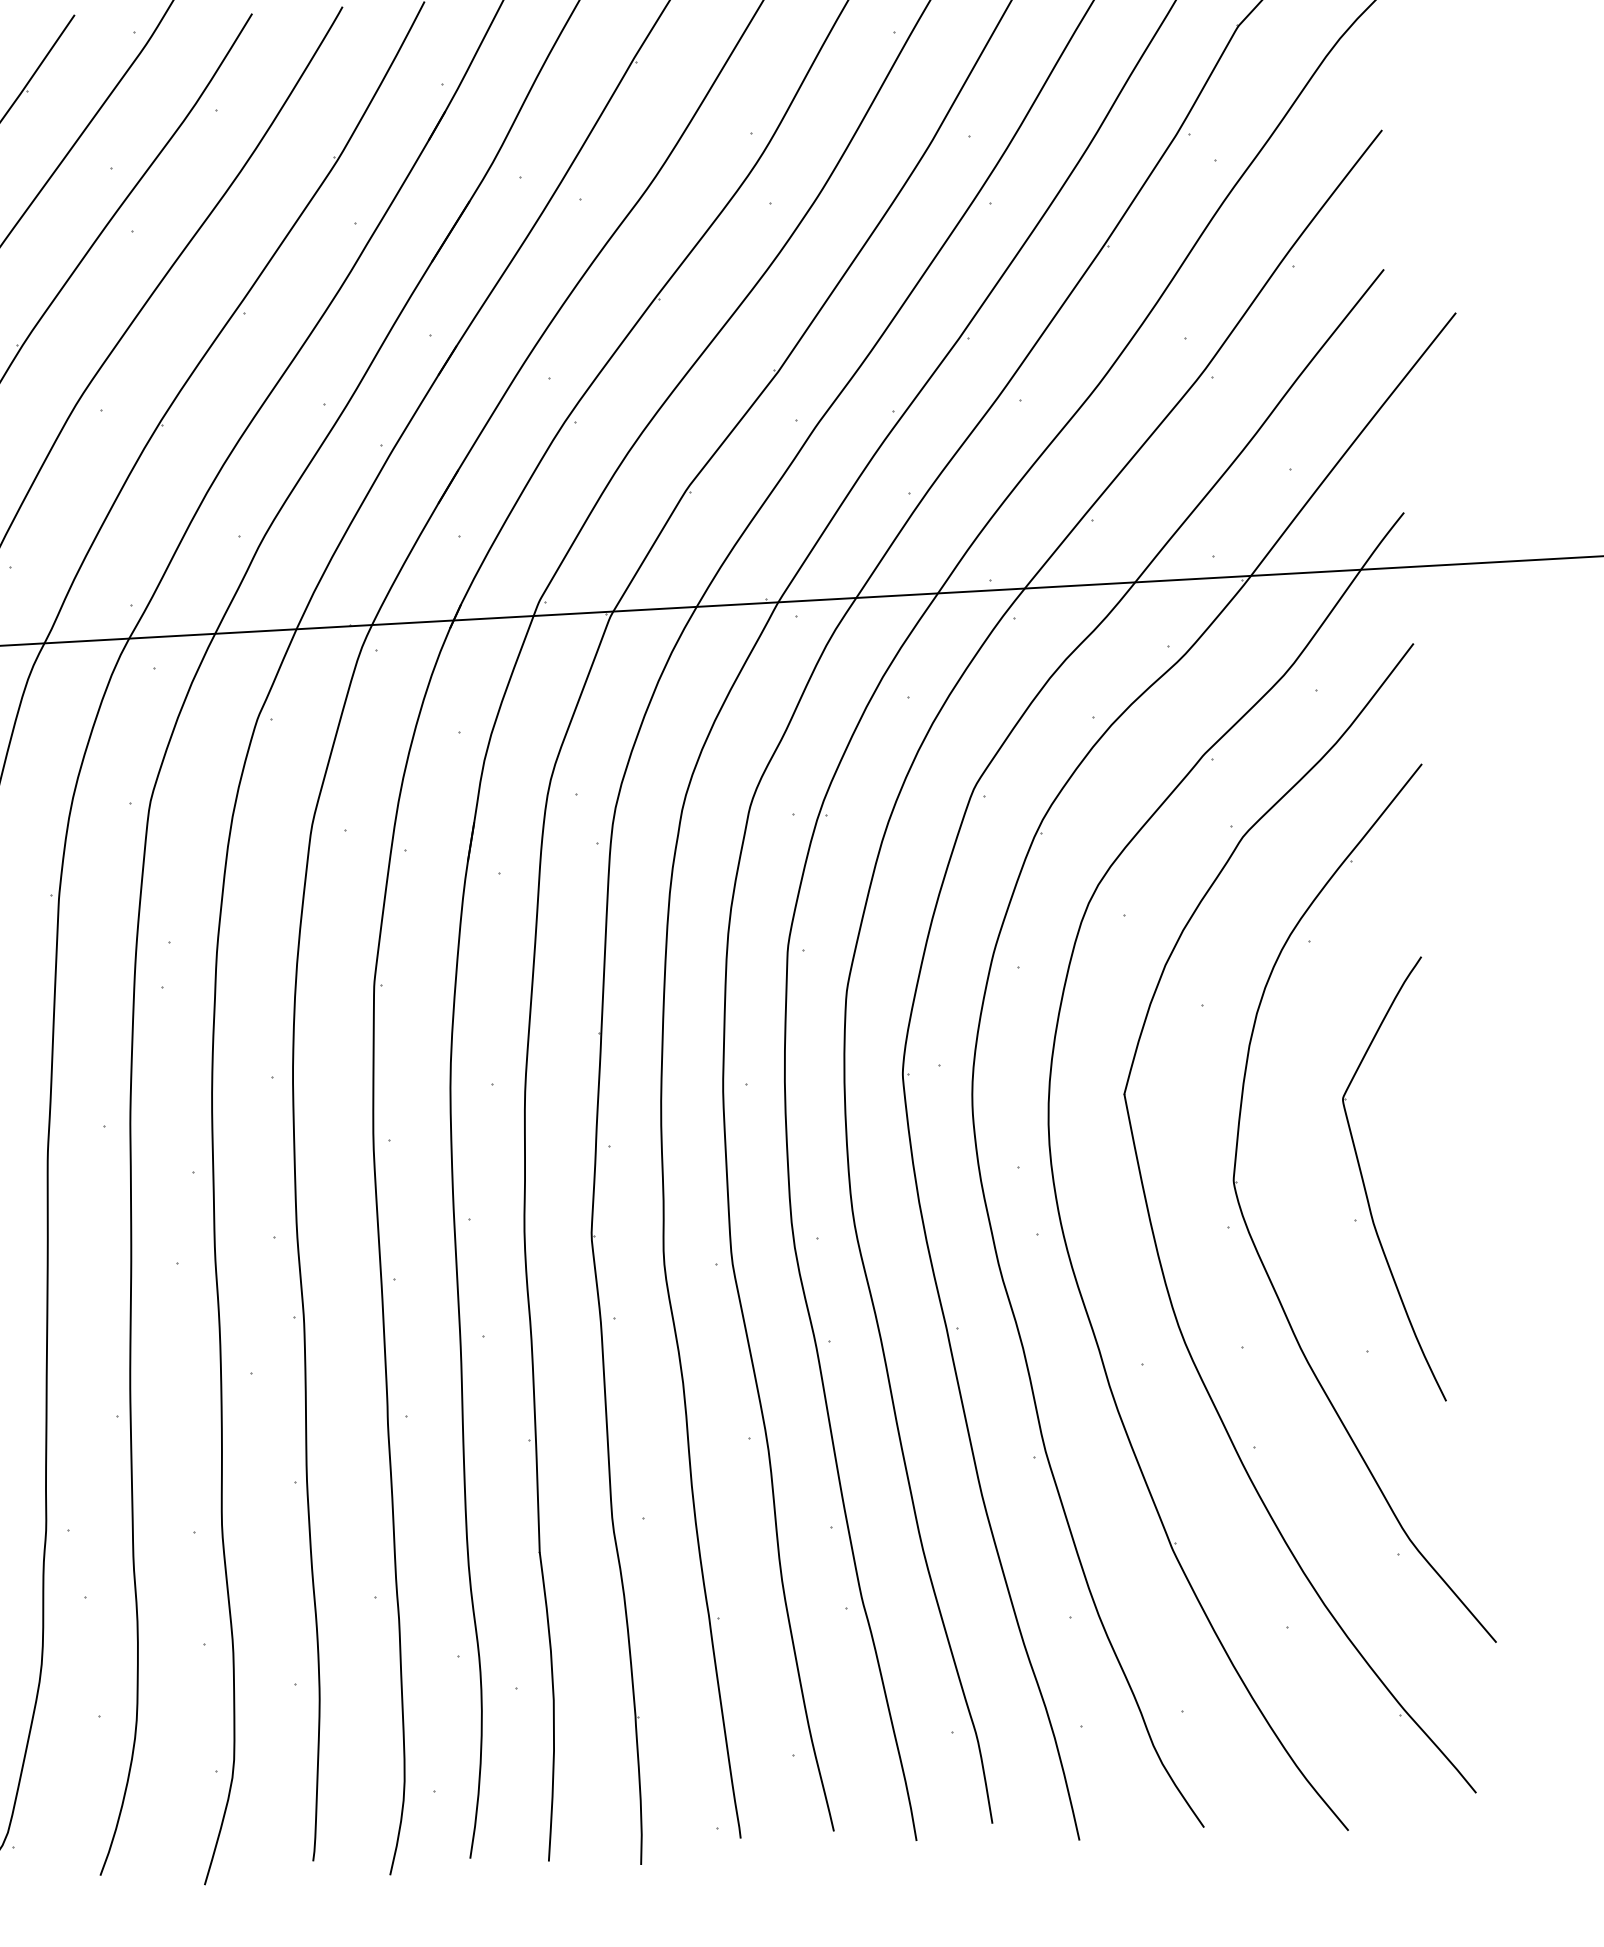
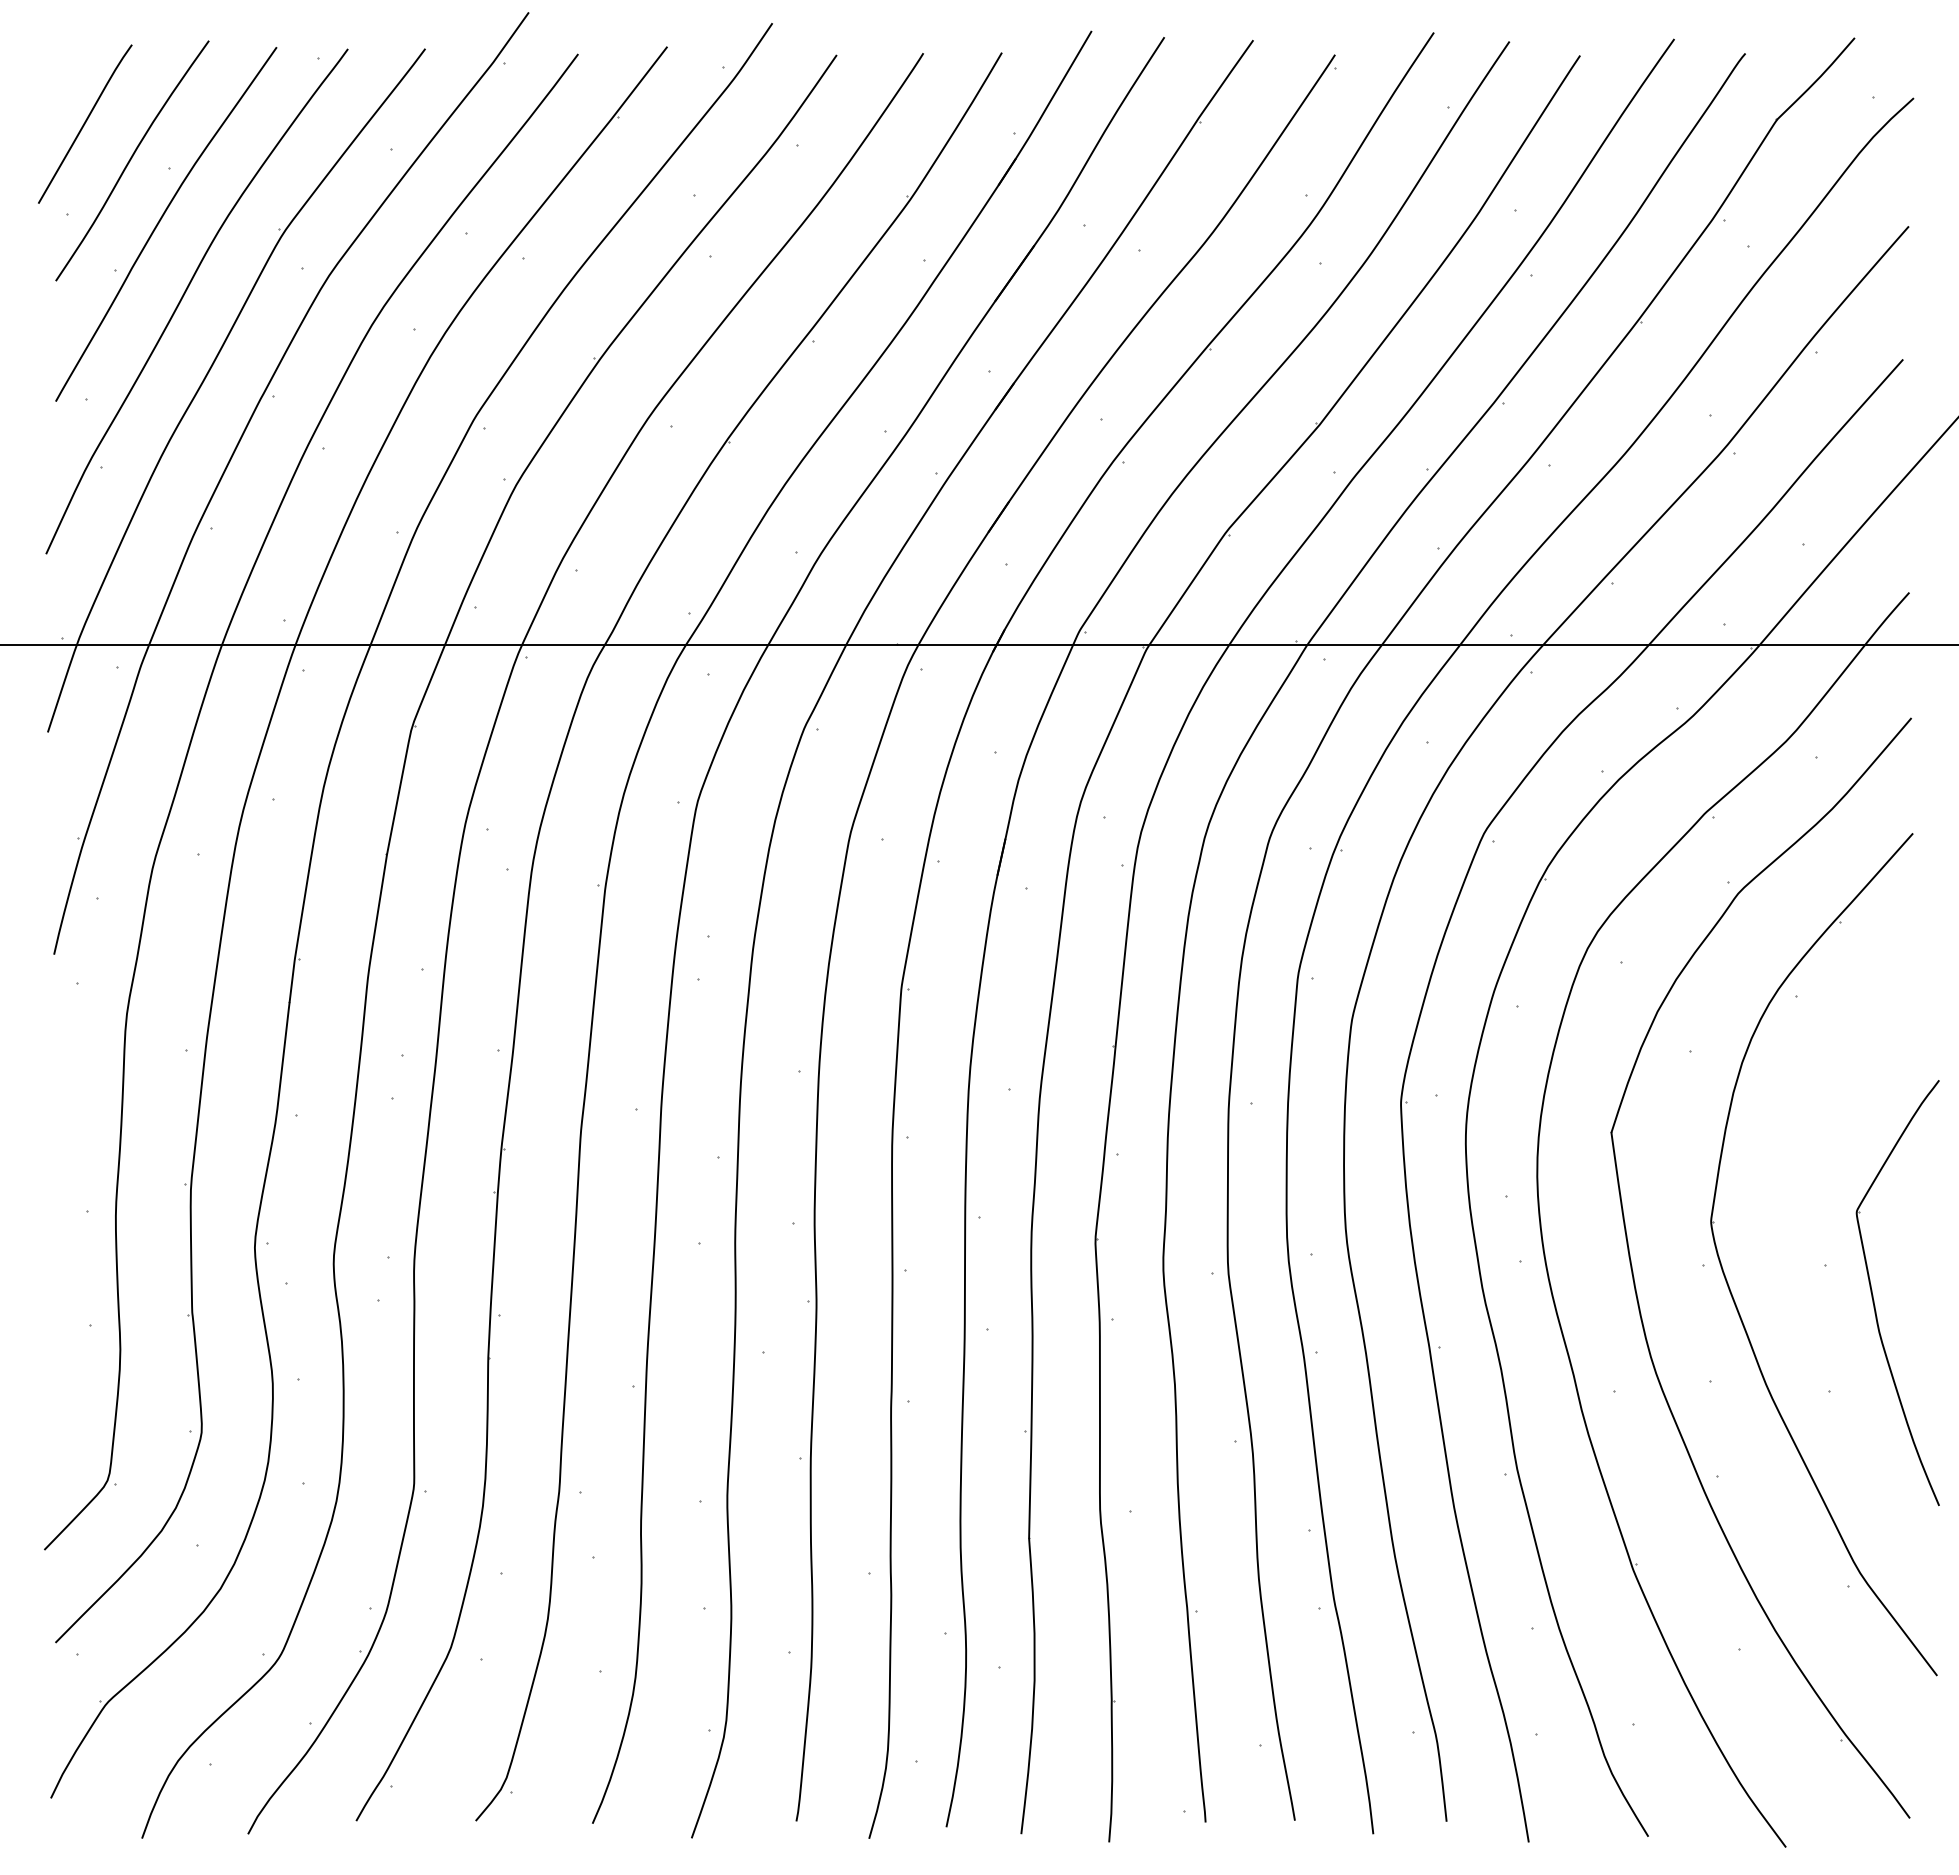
part: (1365, 1185) -> (1873, 1295), moved

